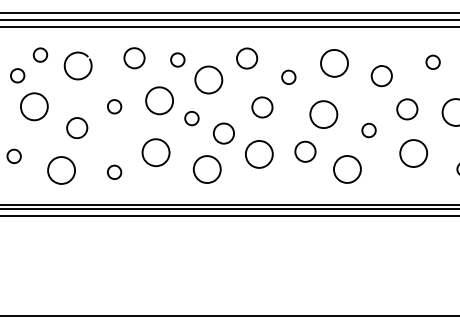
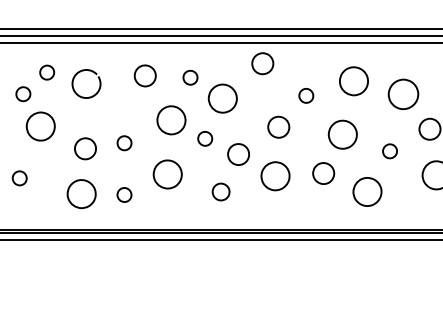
part: (247, 58) -> (263, 63), moved
part: (381, 76) -> (403, 94), size x1.4
part: (114, 106) -> (124, 142), moved
part: (206, 169) -> (220, 192), size x0.6
part: (61, 170) -> (81, 194), moved

